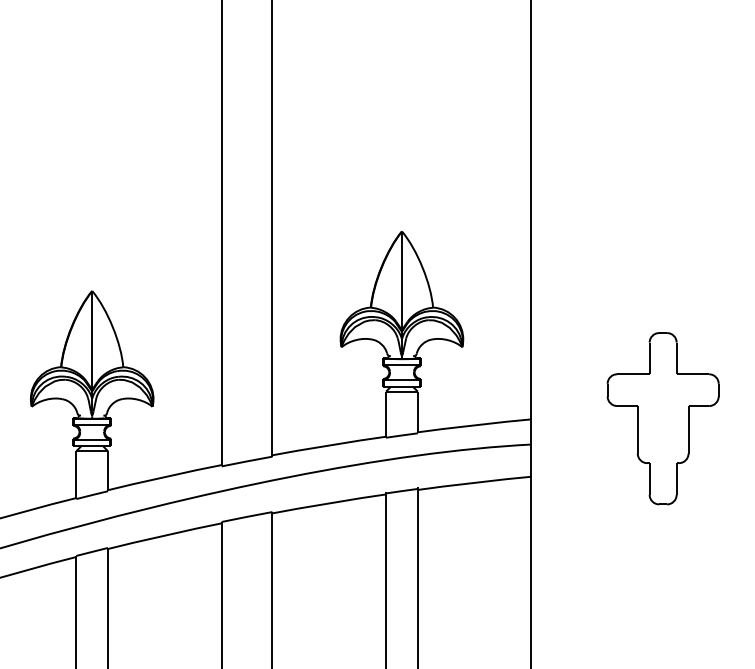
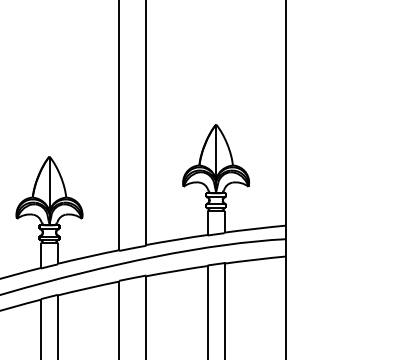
part: (662, 419) -> (356, 225), removed

